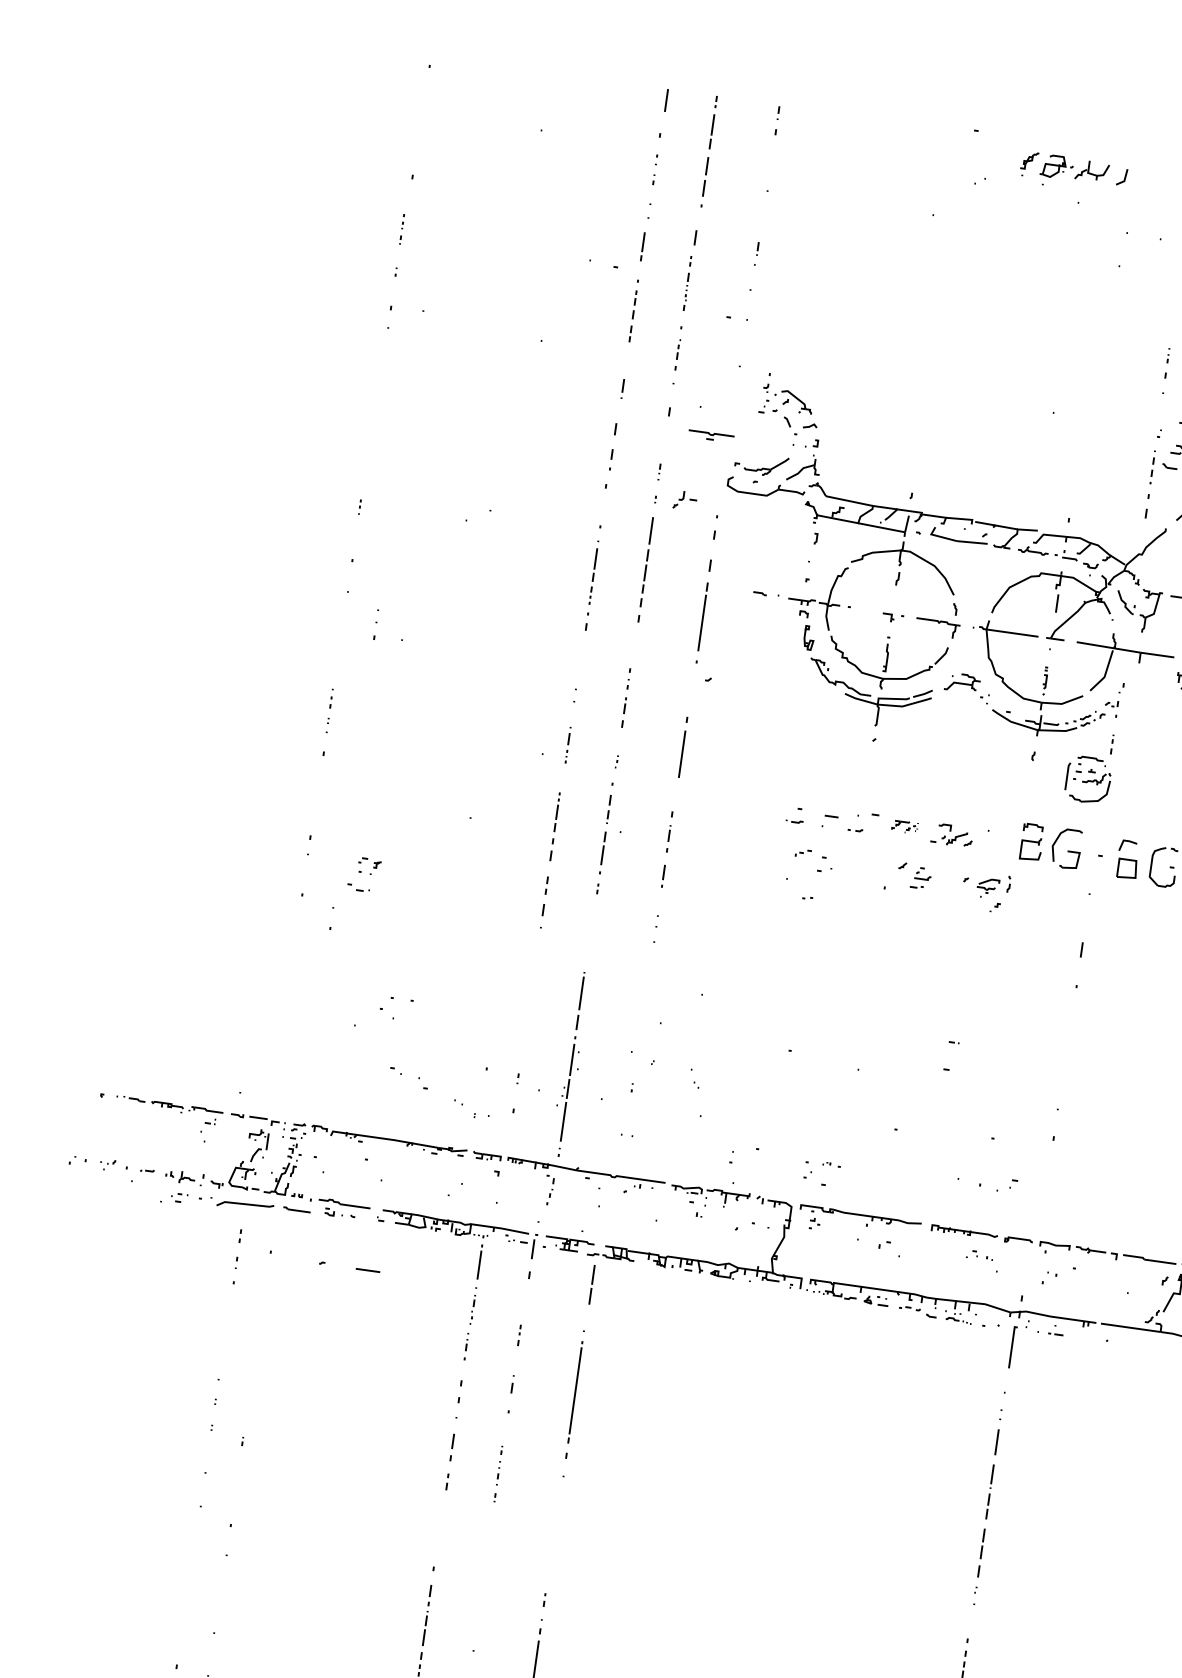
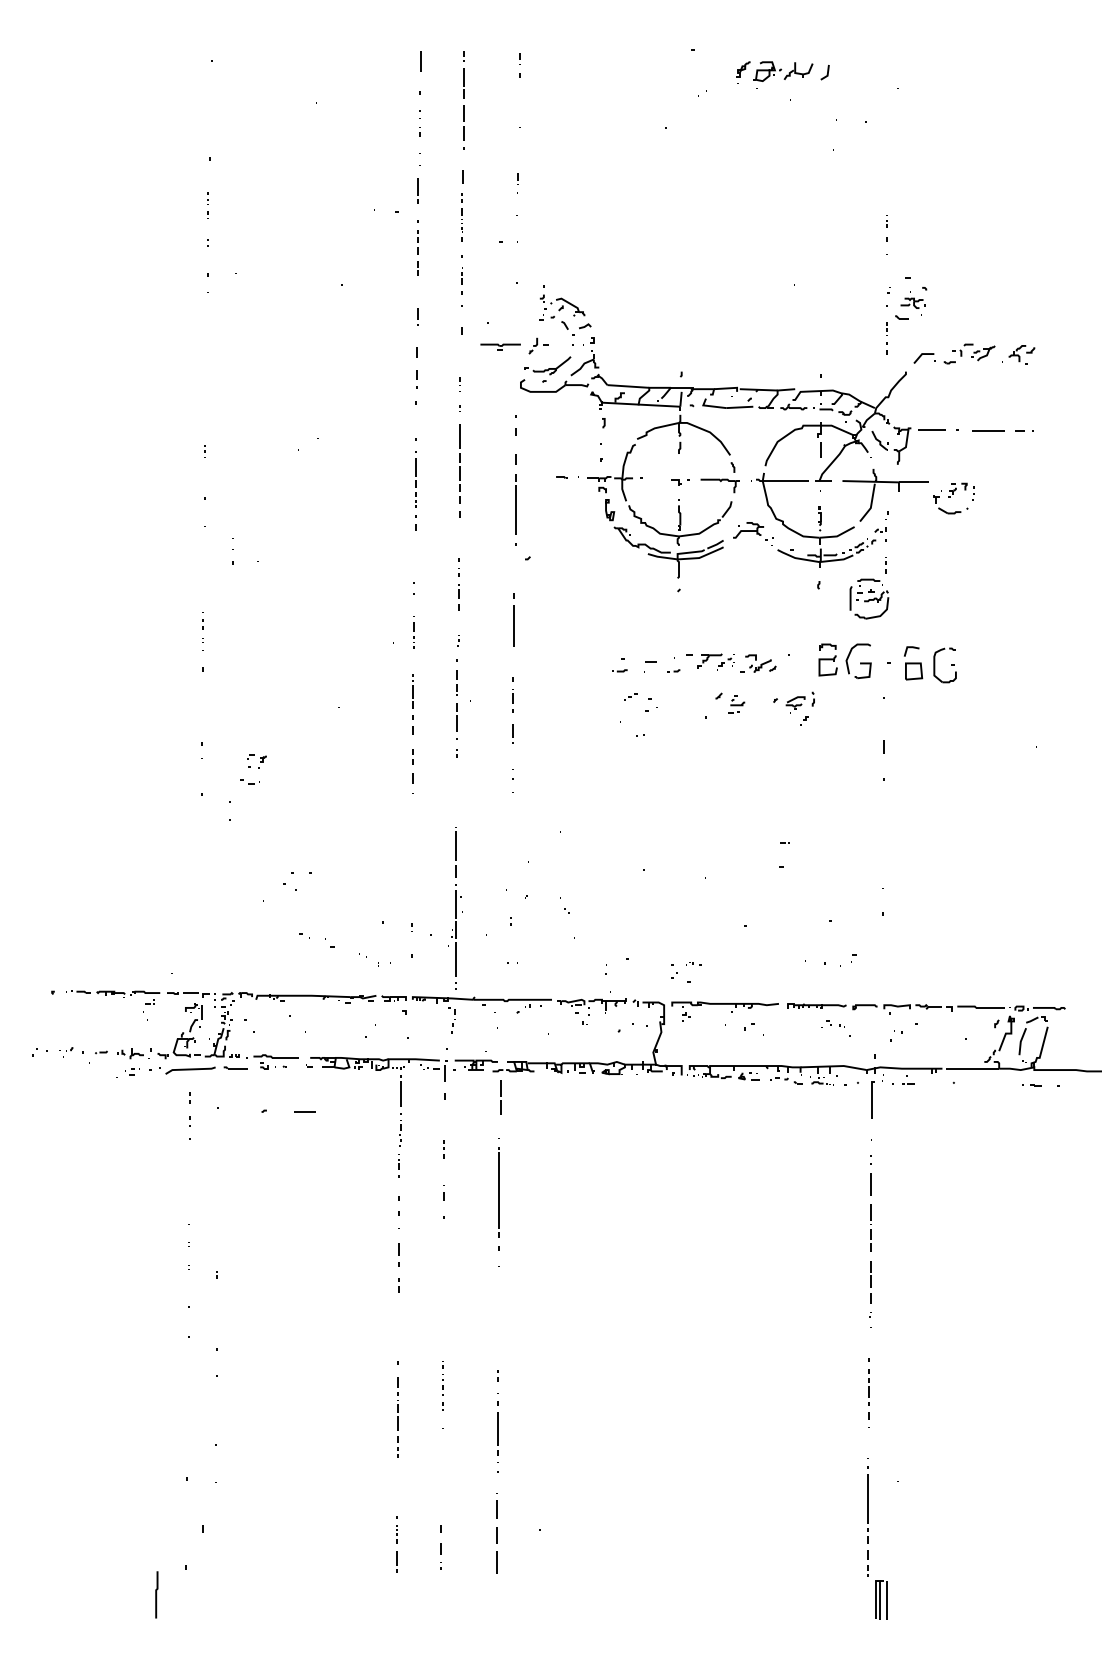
part: (1149, 487) -> (886, 338), size x0.62
part: (684, 499) -> (538, 345), moved
part: (904, 826) -> (715, 661), size x1.67
part: (498, 1474) -> (442, 1385), moved

